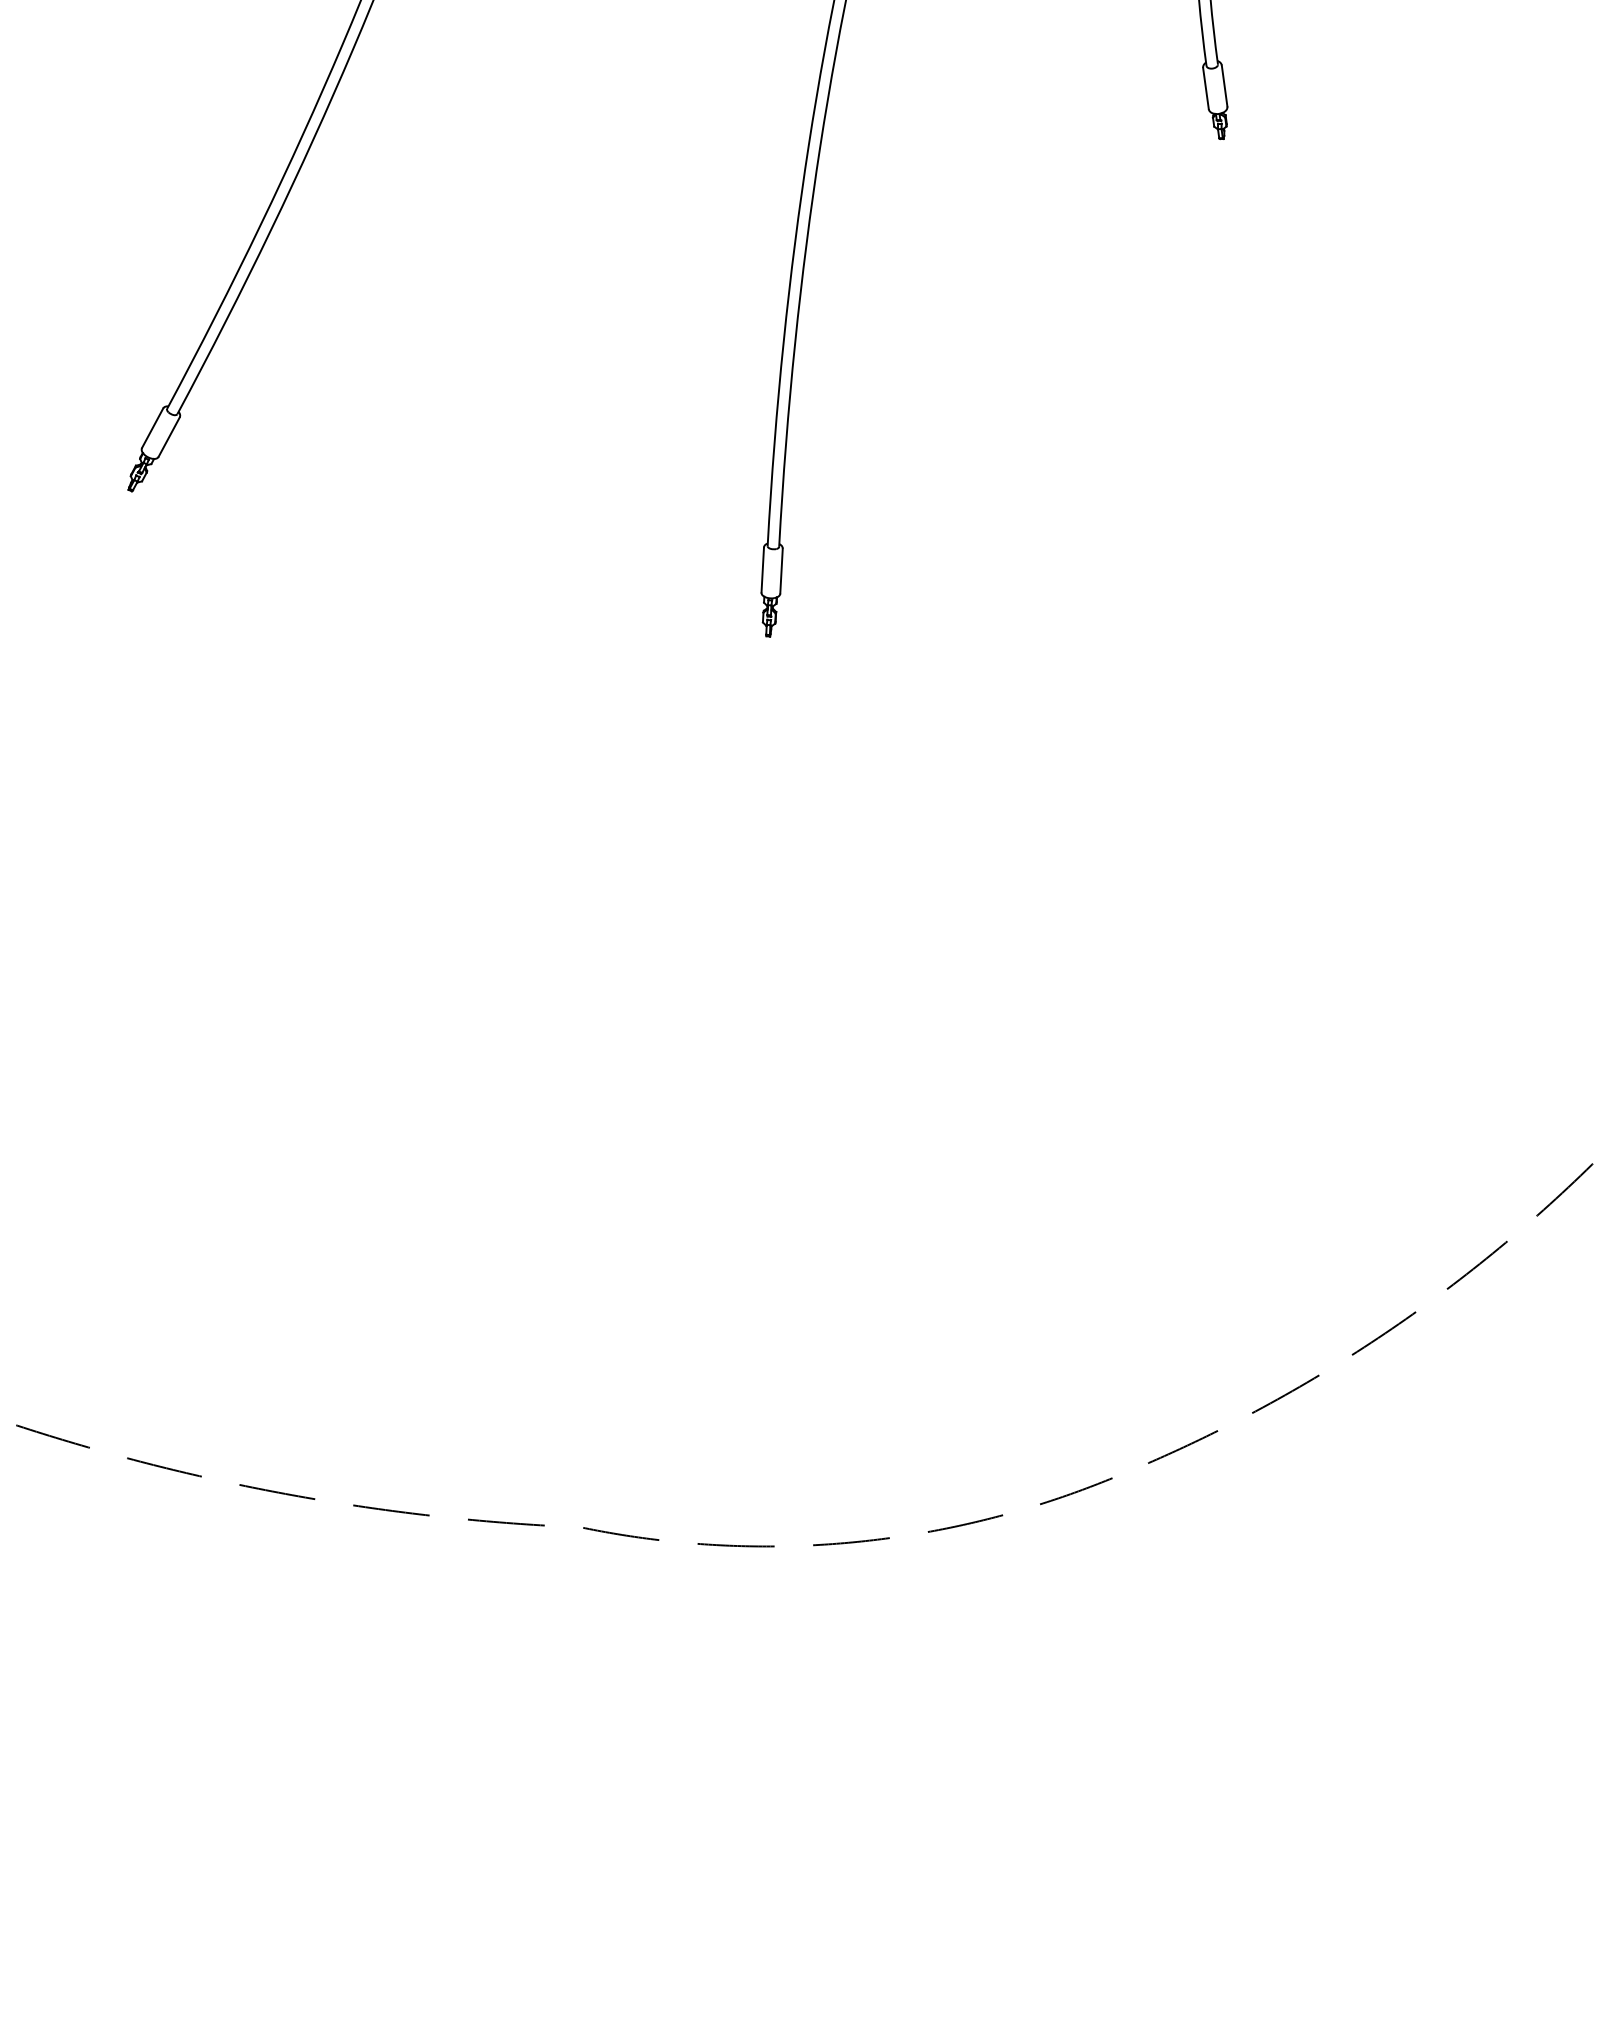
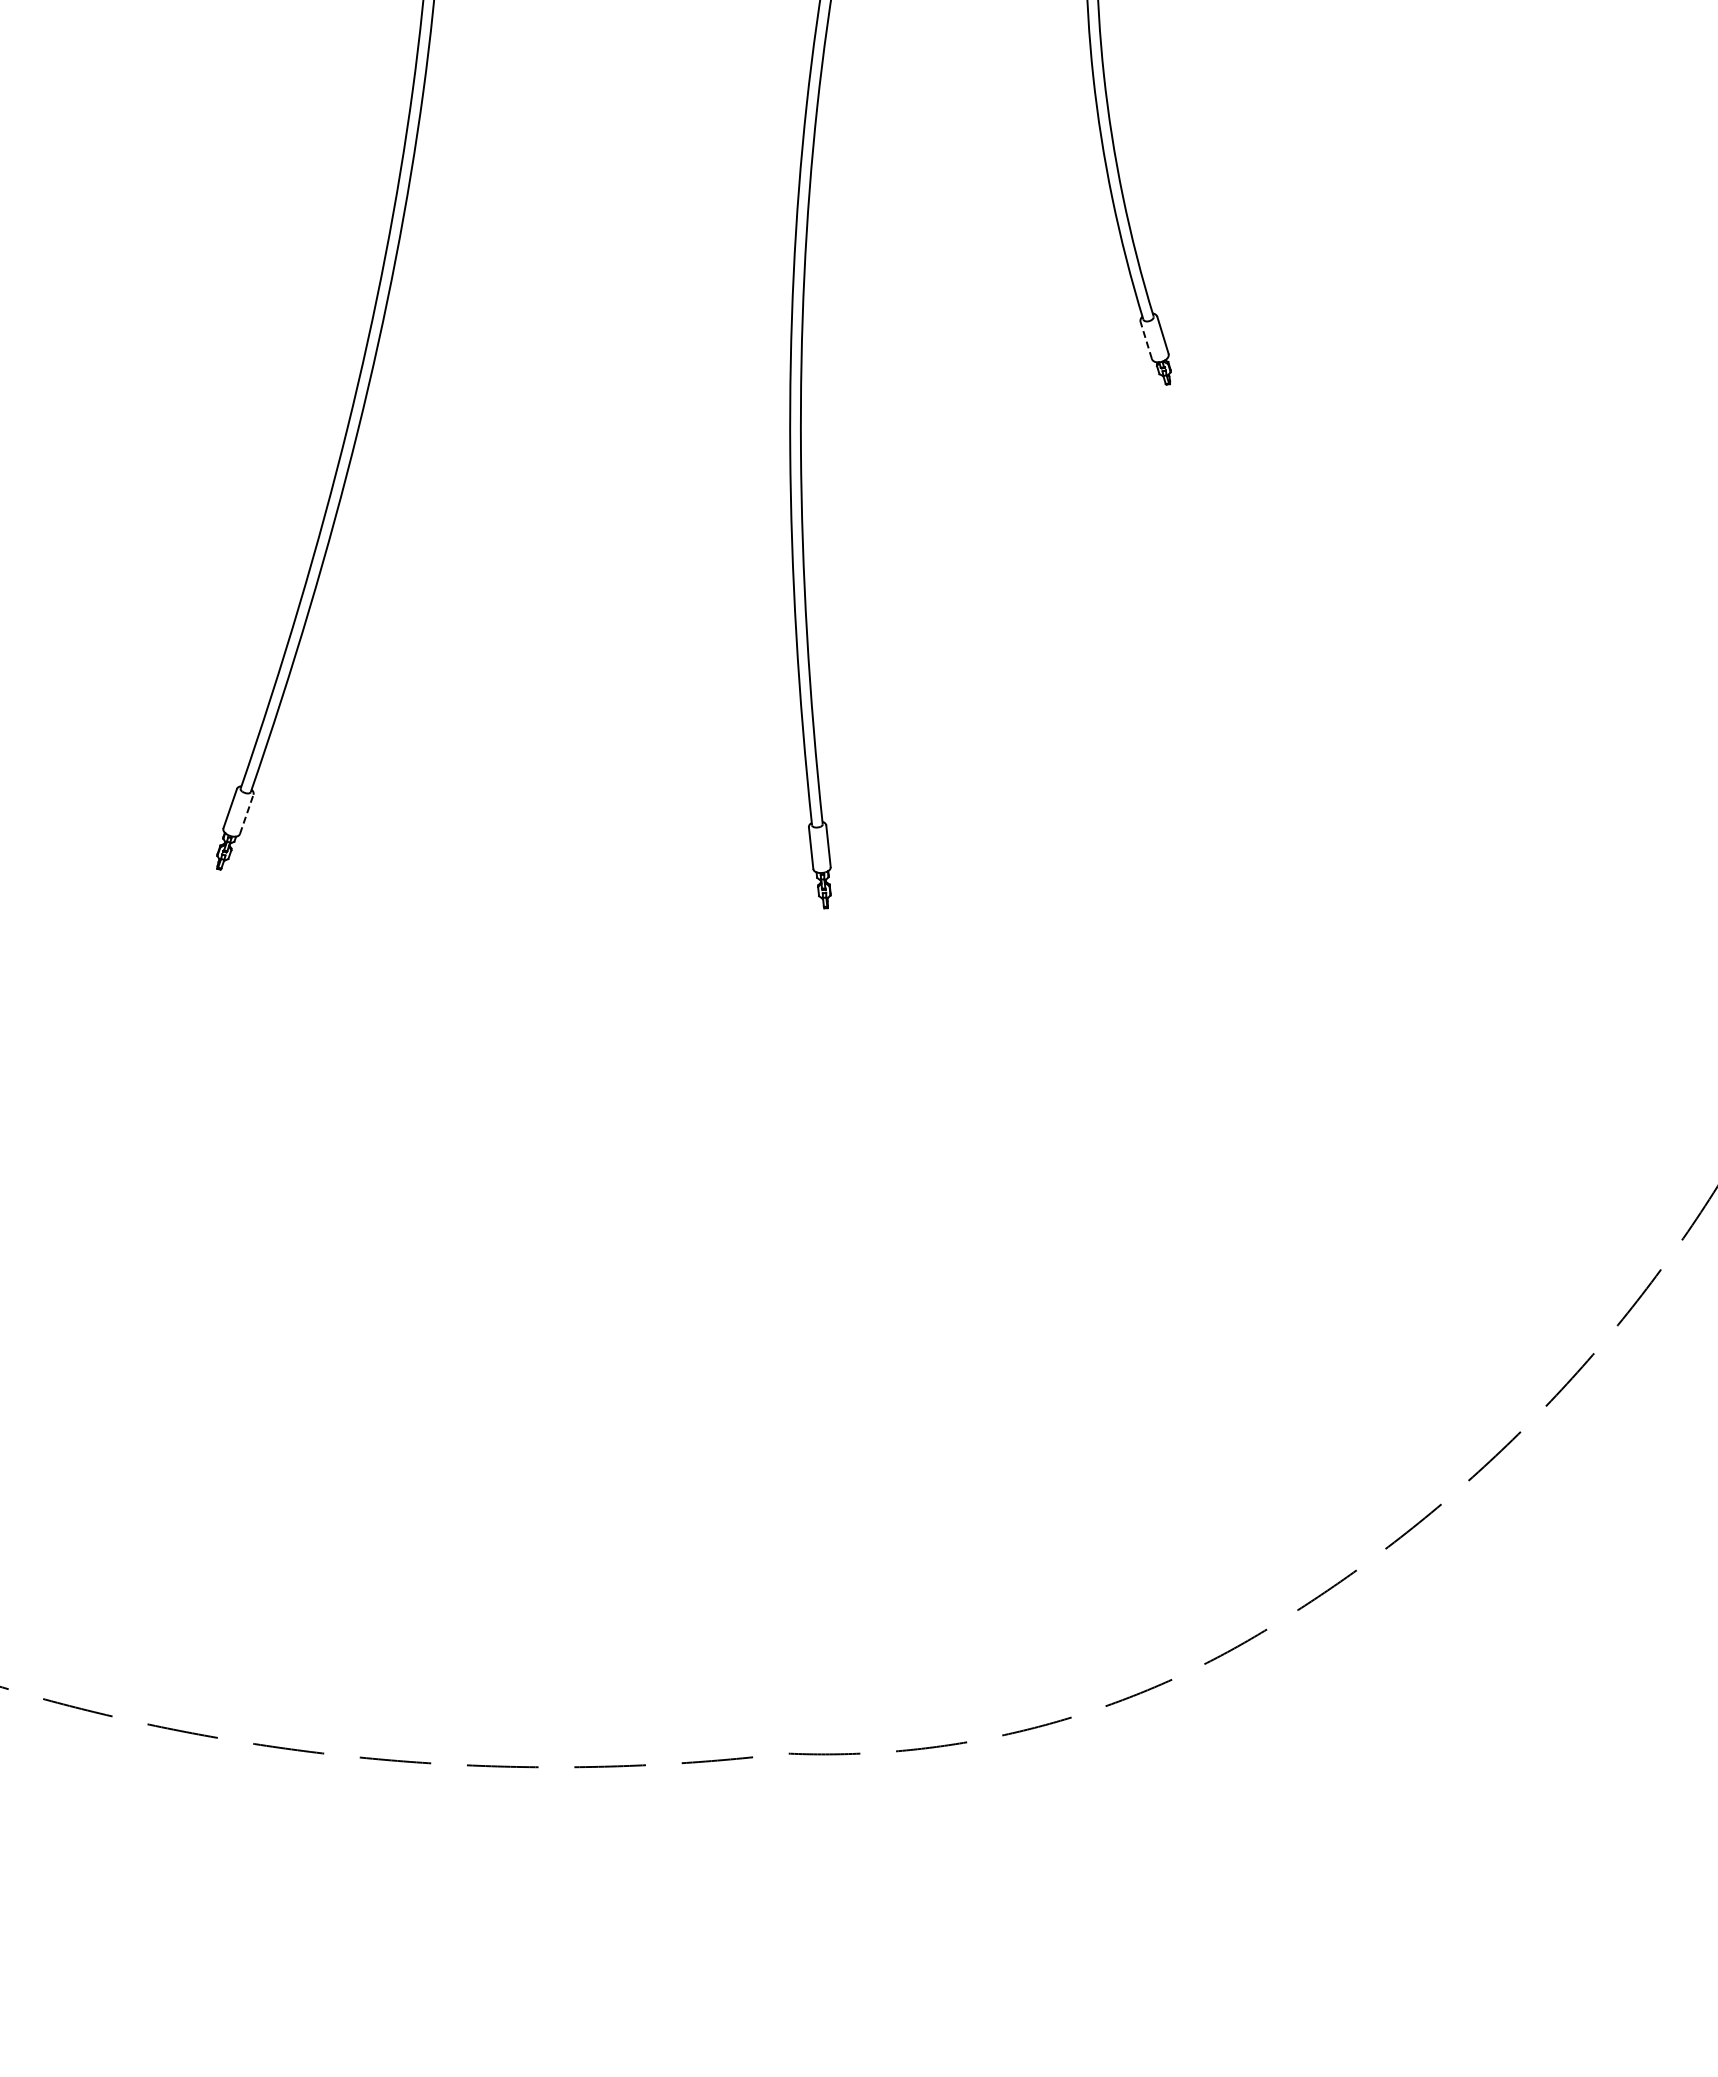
line: (1206, 87) -> (1146, 339), solid -> dashed
line: (168, 437) -> (246, 814), solid -> dashed

